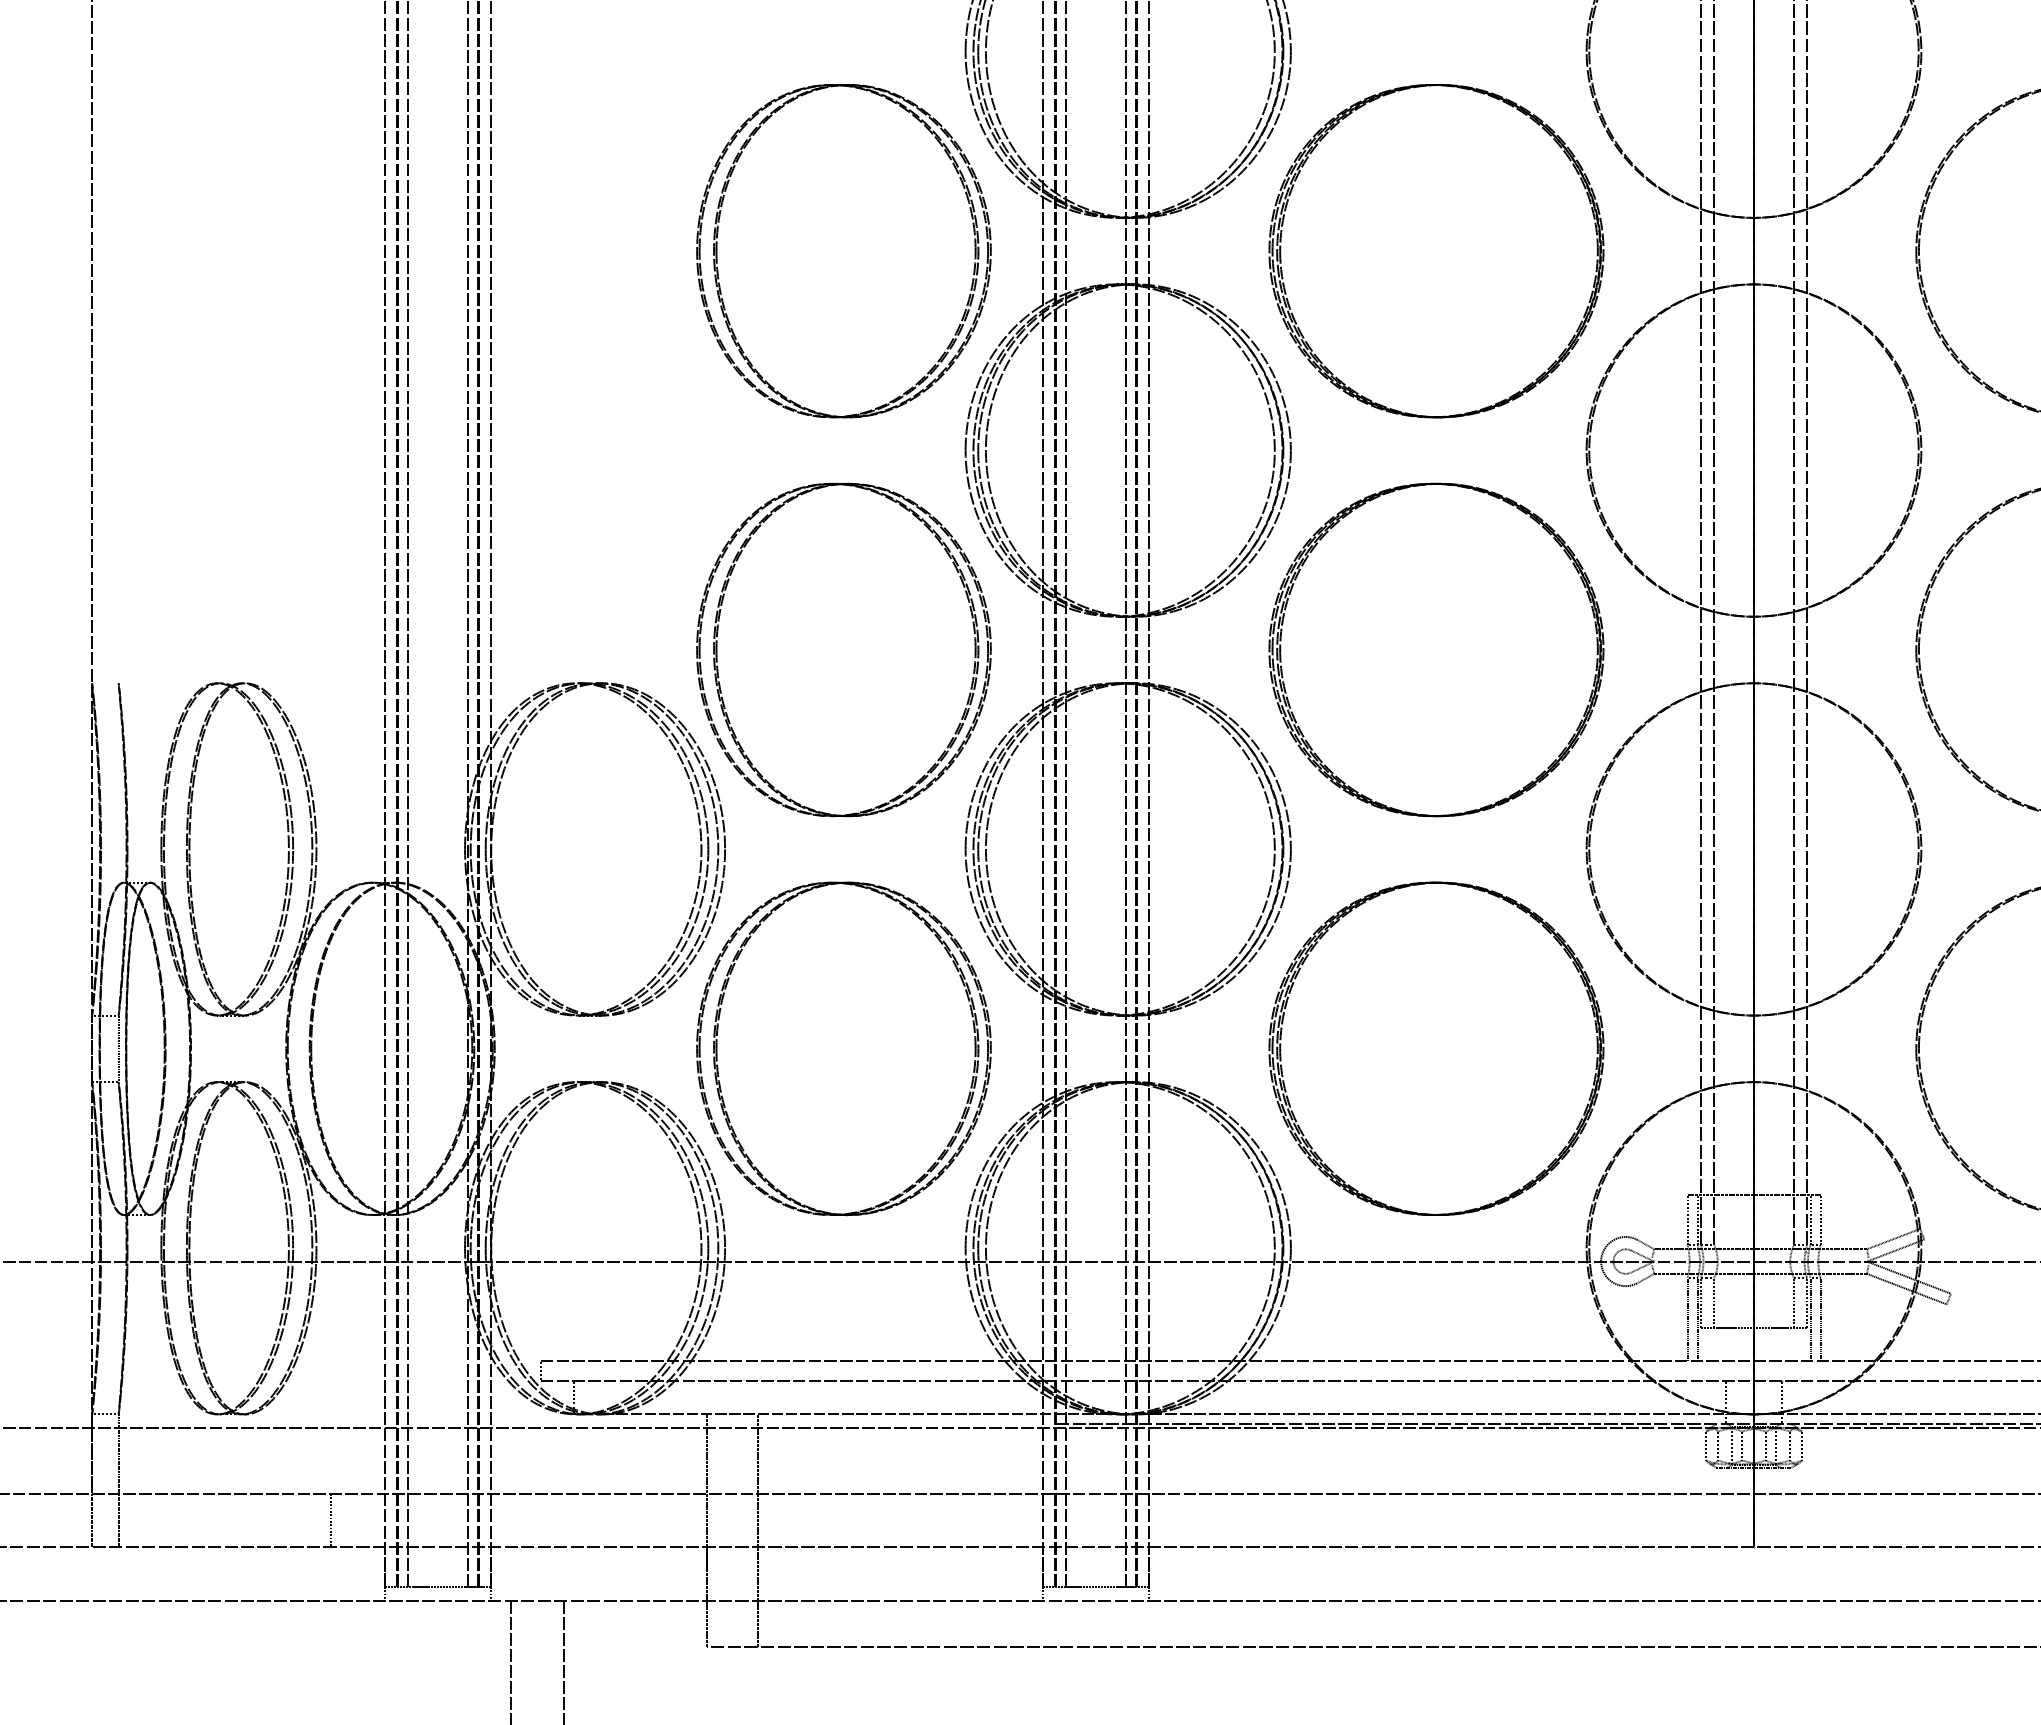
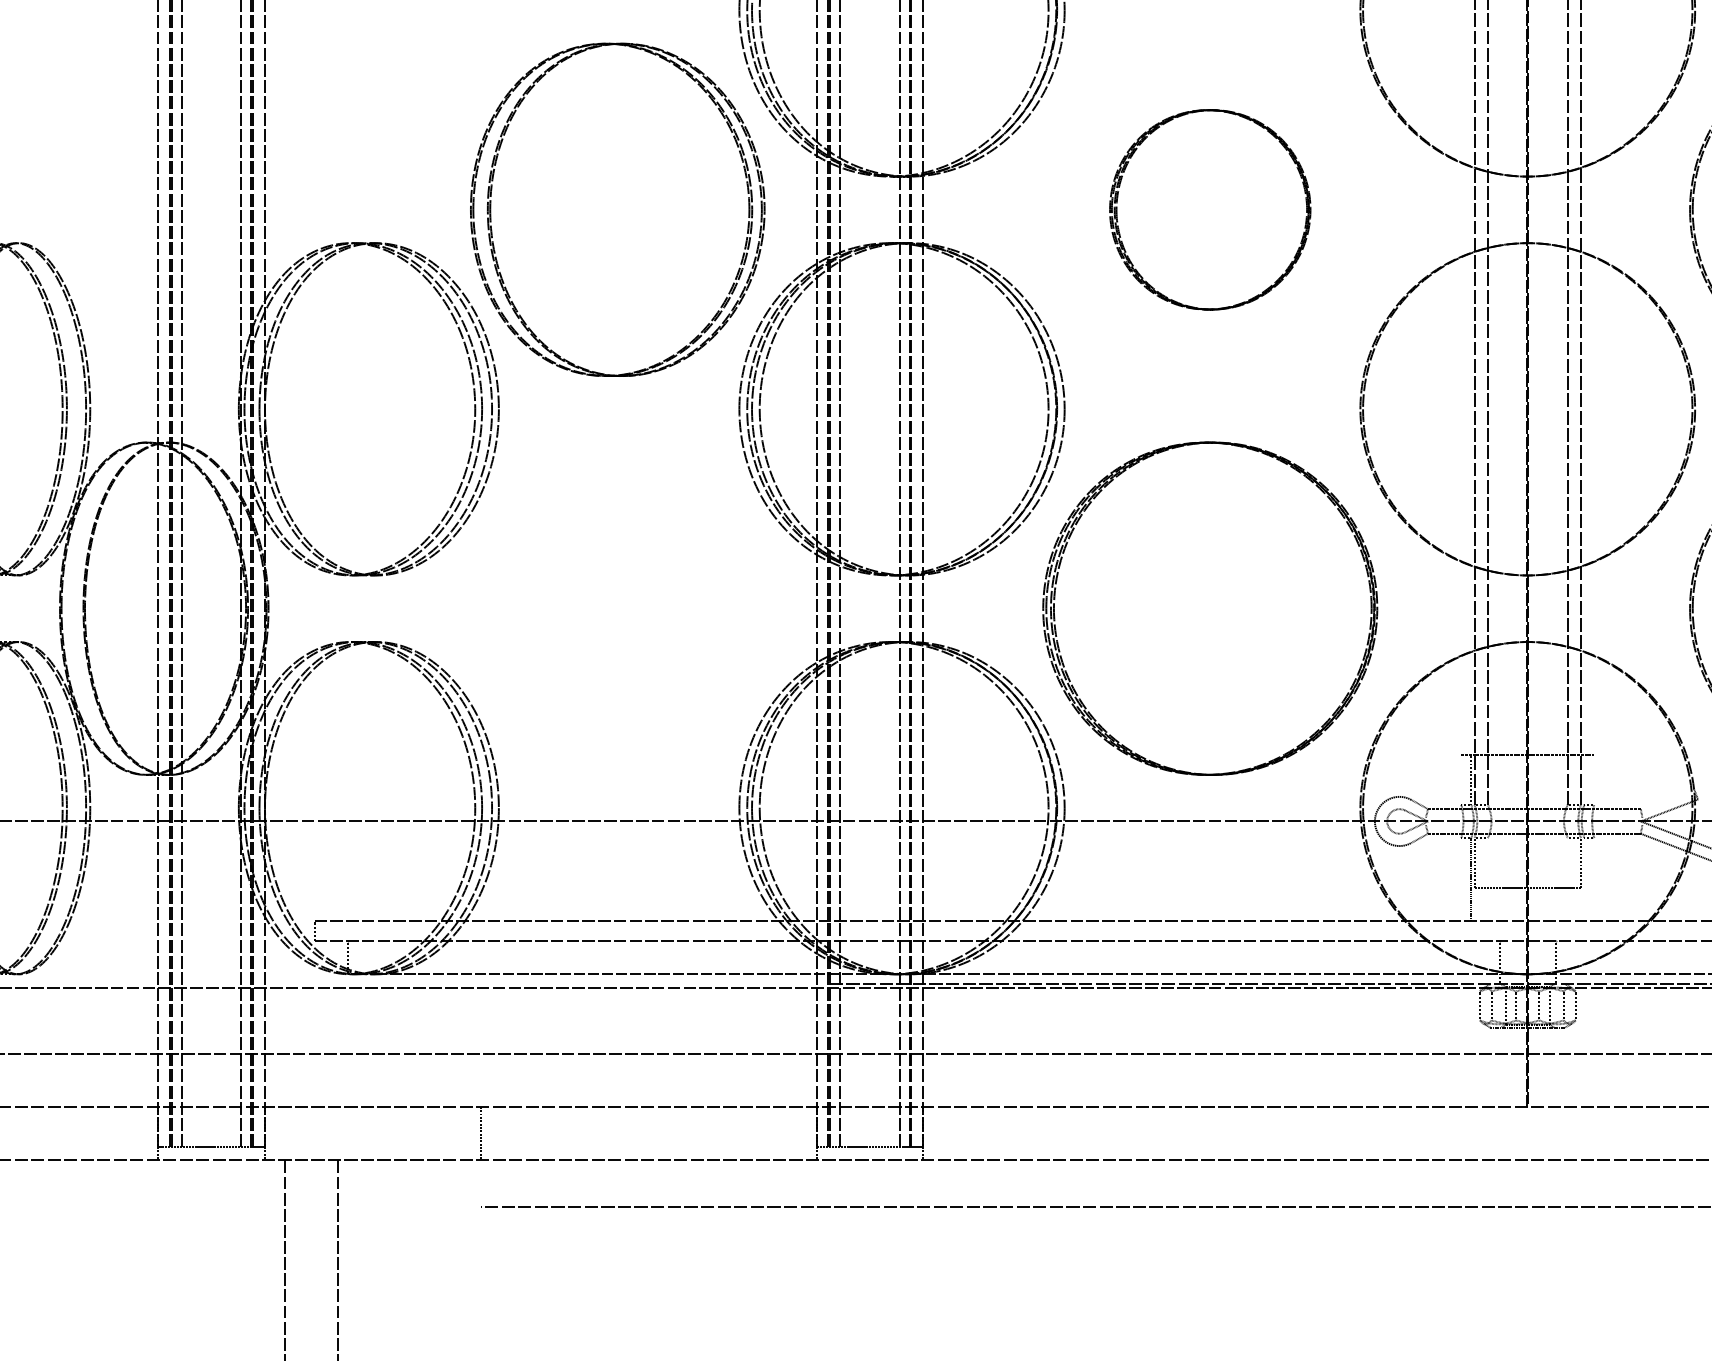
part: (1436, 649) -> (1210, 209), size x0.6
part: (717, 1048) -> (491, 608), removed
line: (1687, 1219) -> (1461, 779), removed
line: (1810, 1219) -> (1584, 779), removed
line: (1820, 1219) -> (1594, 779), removed
line: (1893, 1238) -> (1667, 798), removed
line: (1714, 1303) -> (1488, 863), removed
line: (1793, 1303) -> (1567, 863), removed
line: (1687, 1319) -> (1461, 879), removed
line: (1810, 1319) -> (1584, 879), removed
line: (1820, 1319) -> (1594, 879), removed
line: (331, 1520) -> (105, 1080), removed
line: (707, 1530) -> (481, 1090), removed
line: (758, 1530) -> (532, 1090), removed

